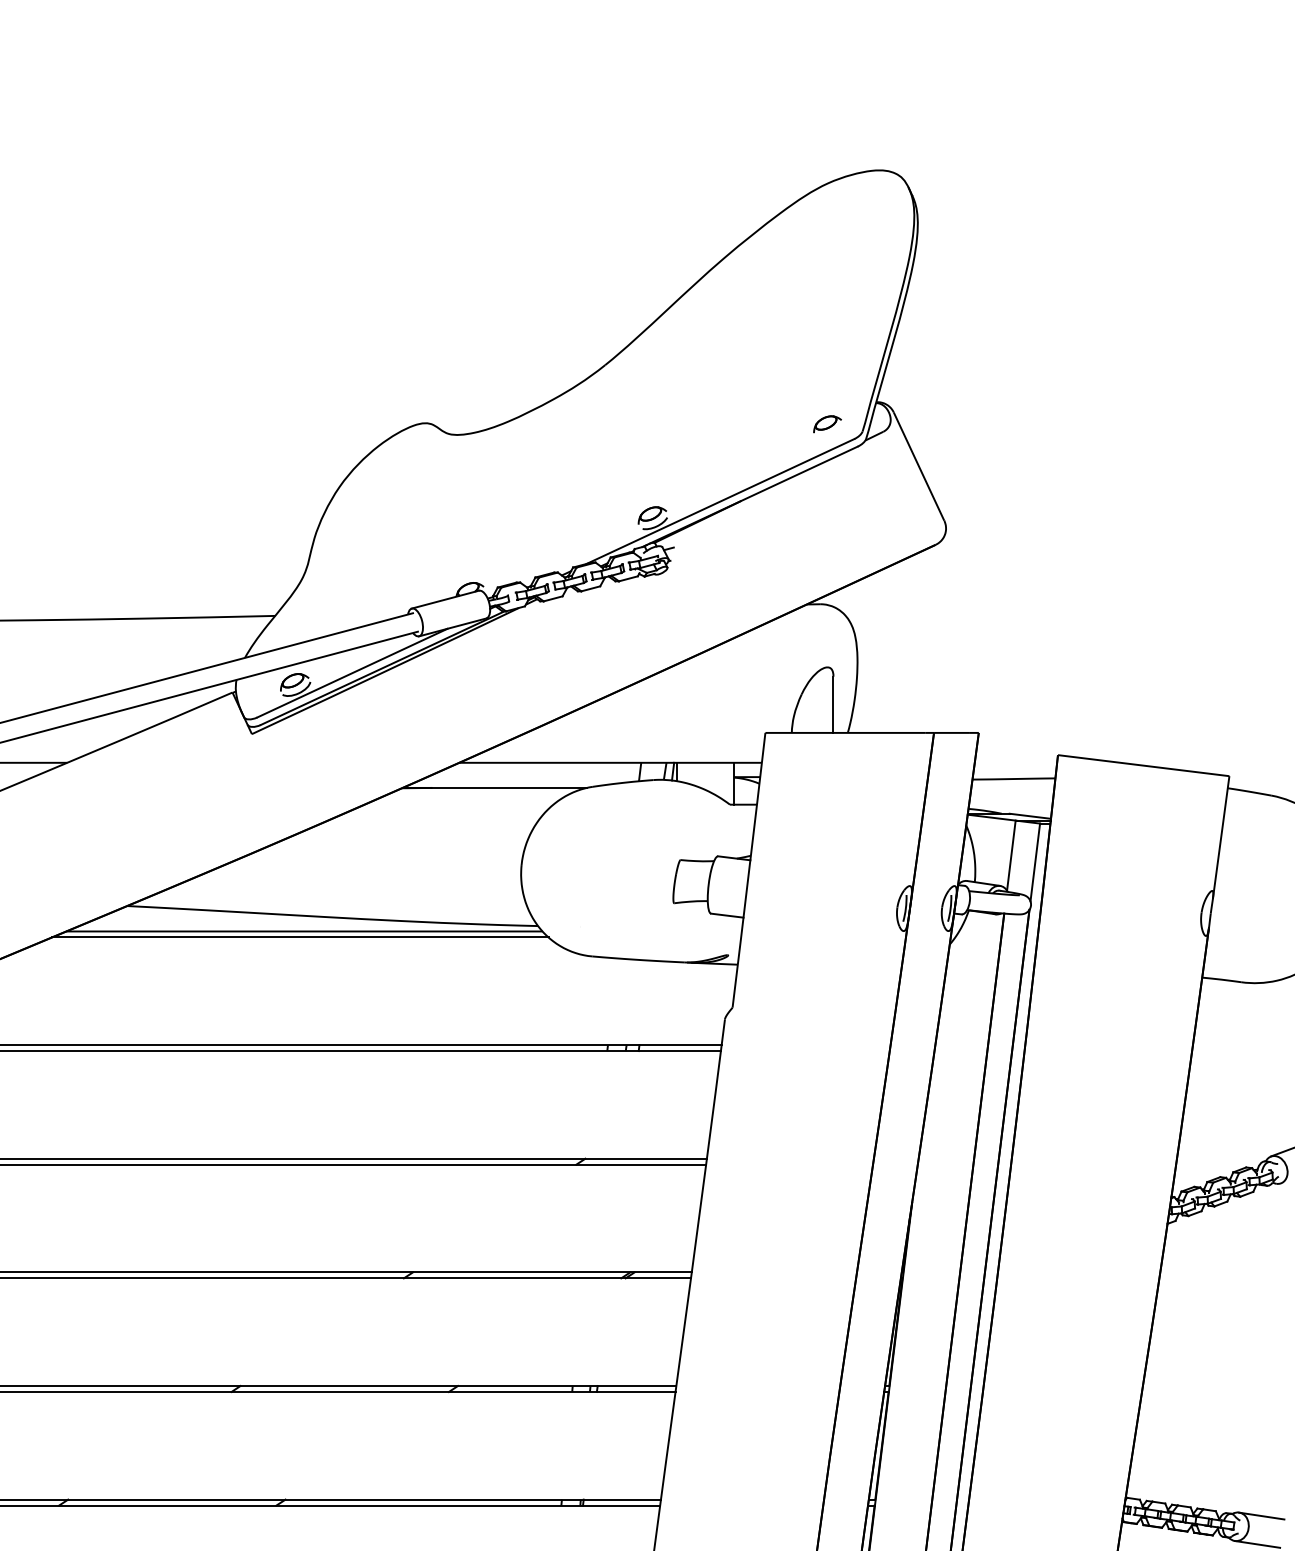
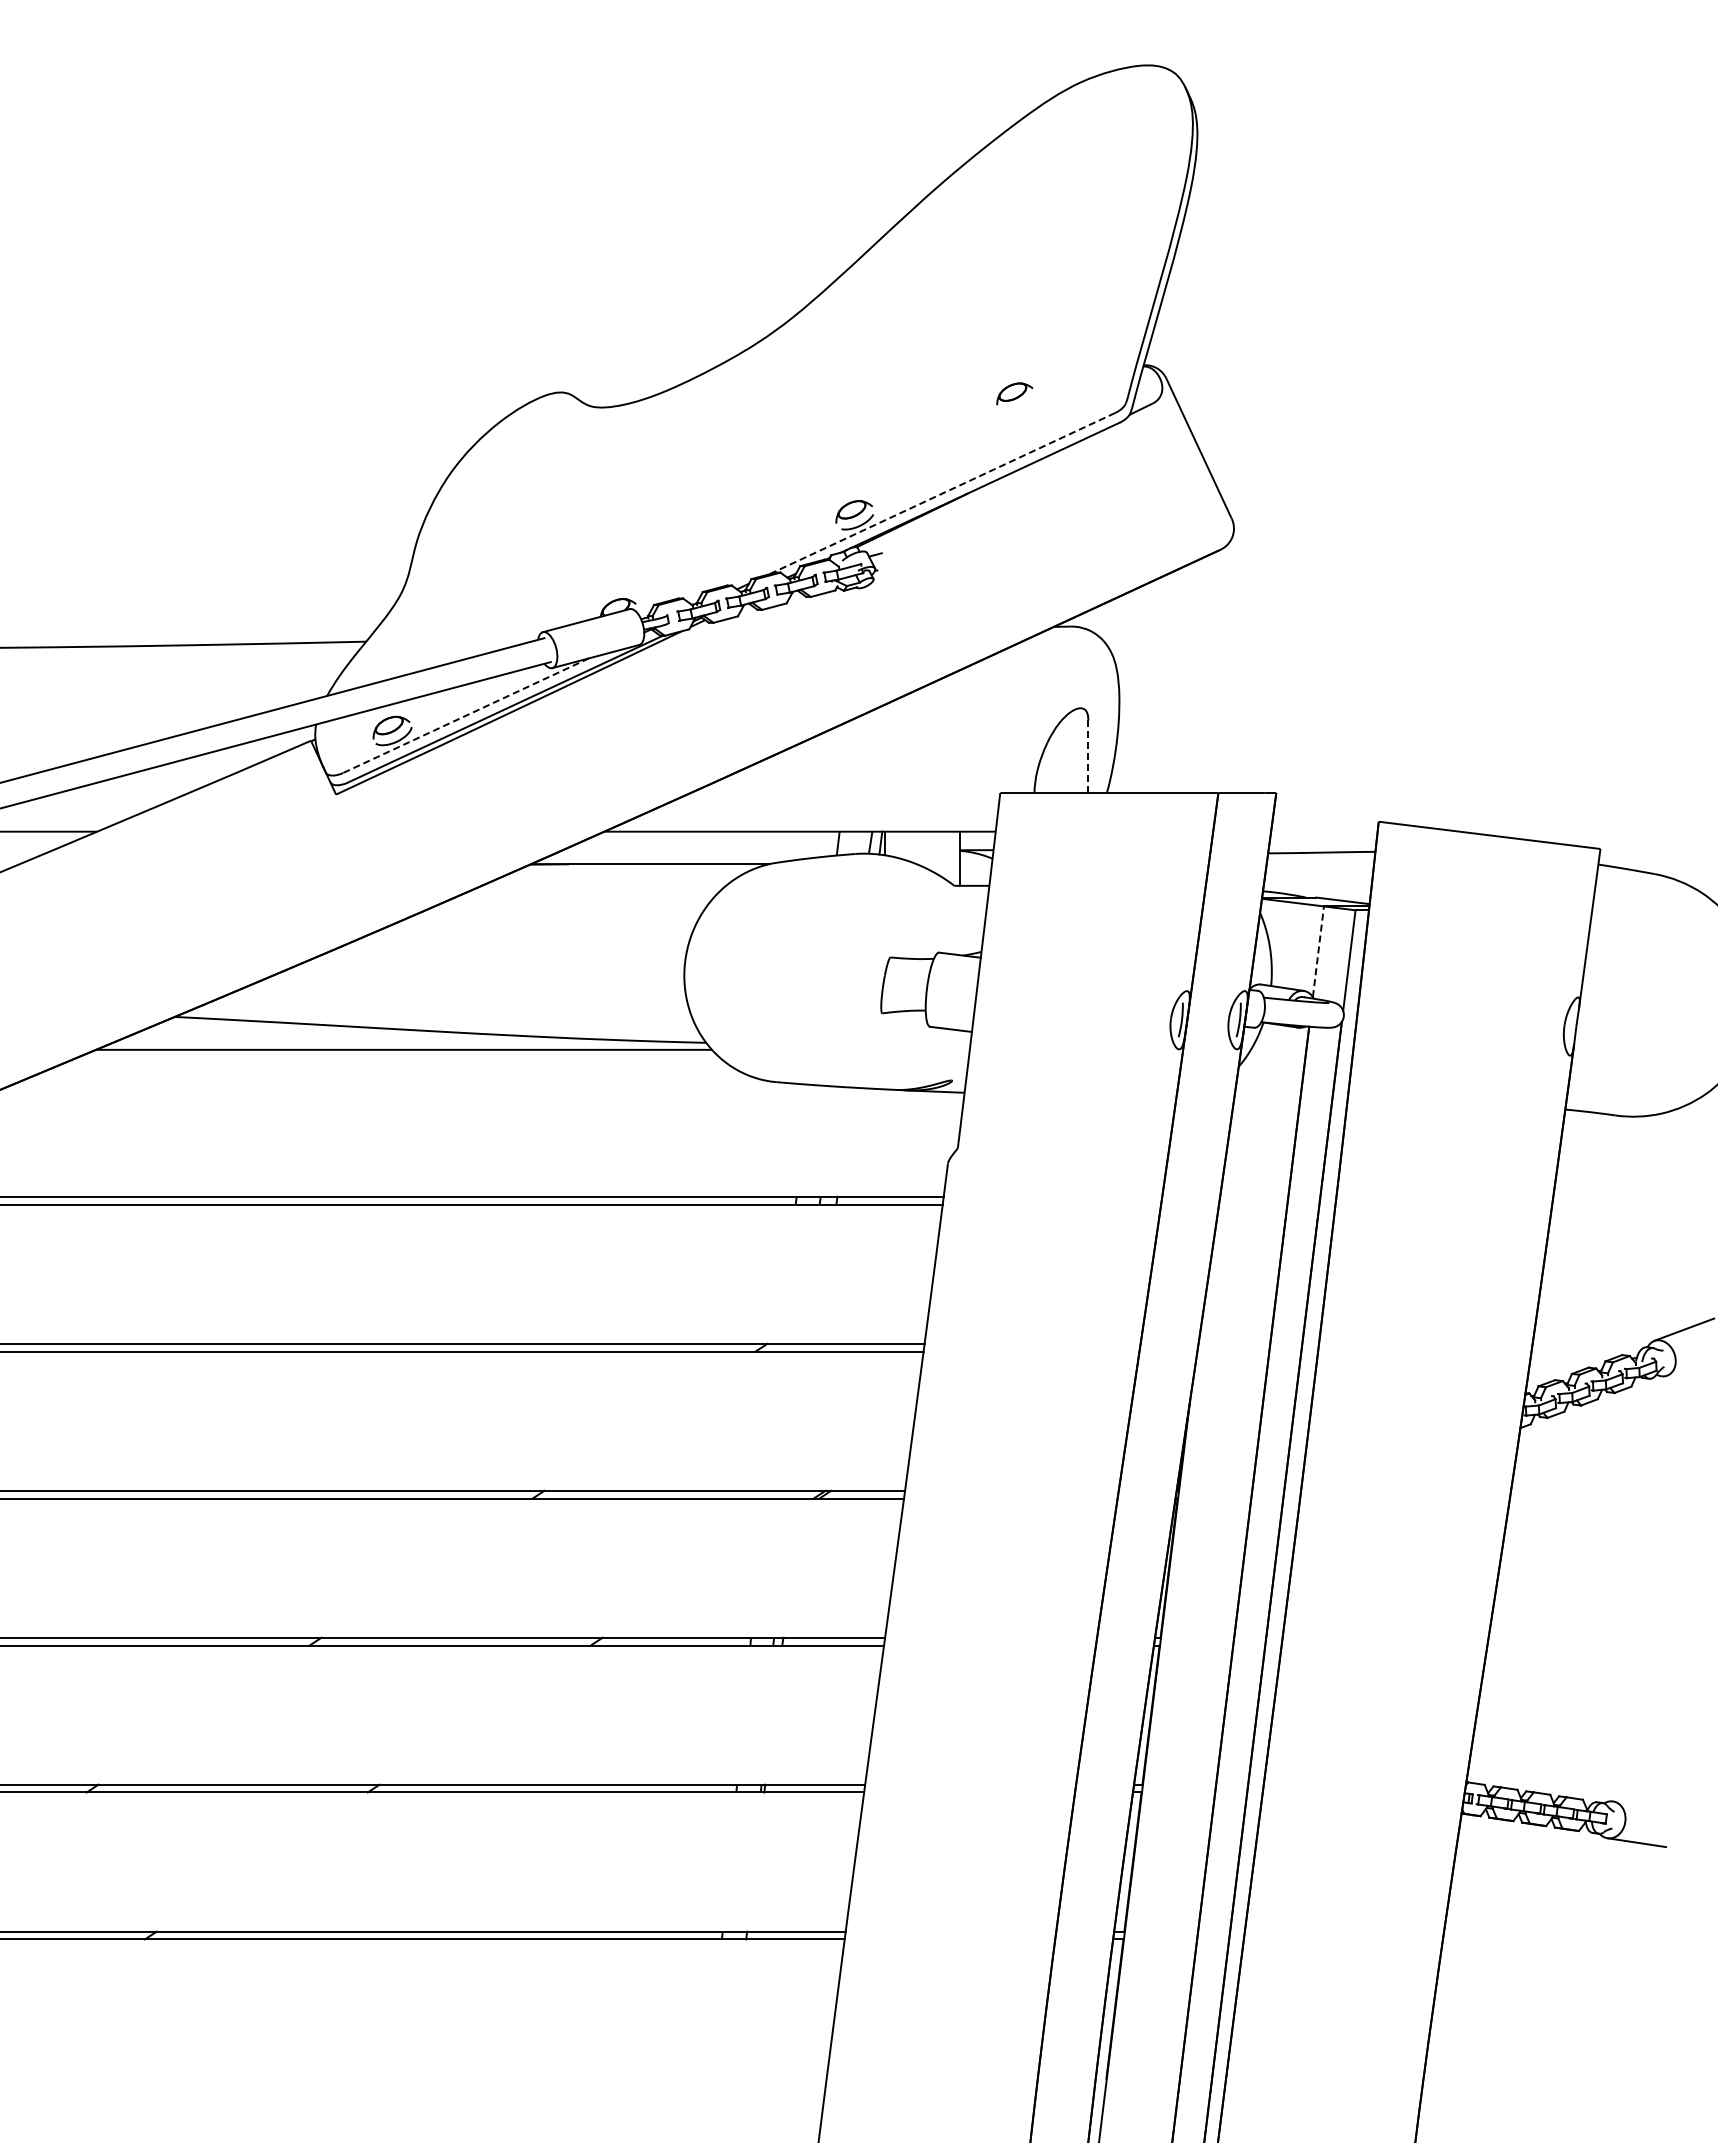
part: (827, 424) -> (1014, 393), moved
line: (719, 501) -> (941, 493), solid -> dashed
line: (352, 672) -> (466, 715), solid -> dashed
line: (833, 704) -> (1088, 756), solid -> dashed
line: (1011, 855) -> (1318, 951), solid -> dashed
line: (300, 937) -> (398, 1057), removed
line: (1261, 1515) -> (1642, 1805), removed

